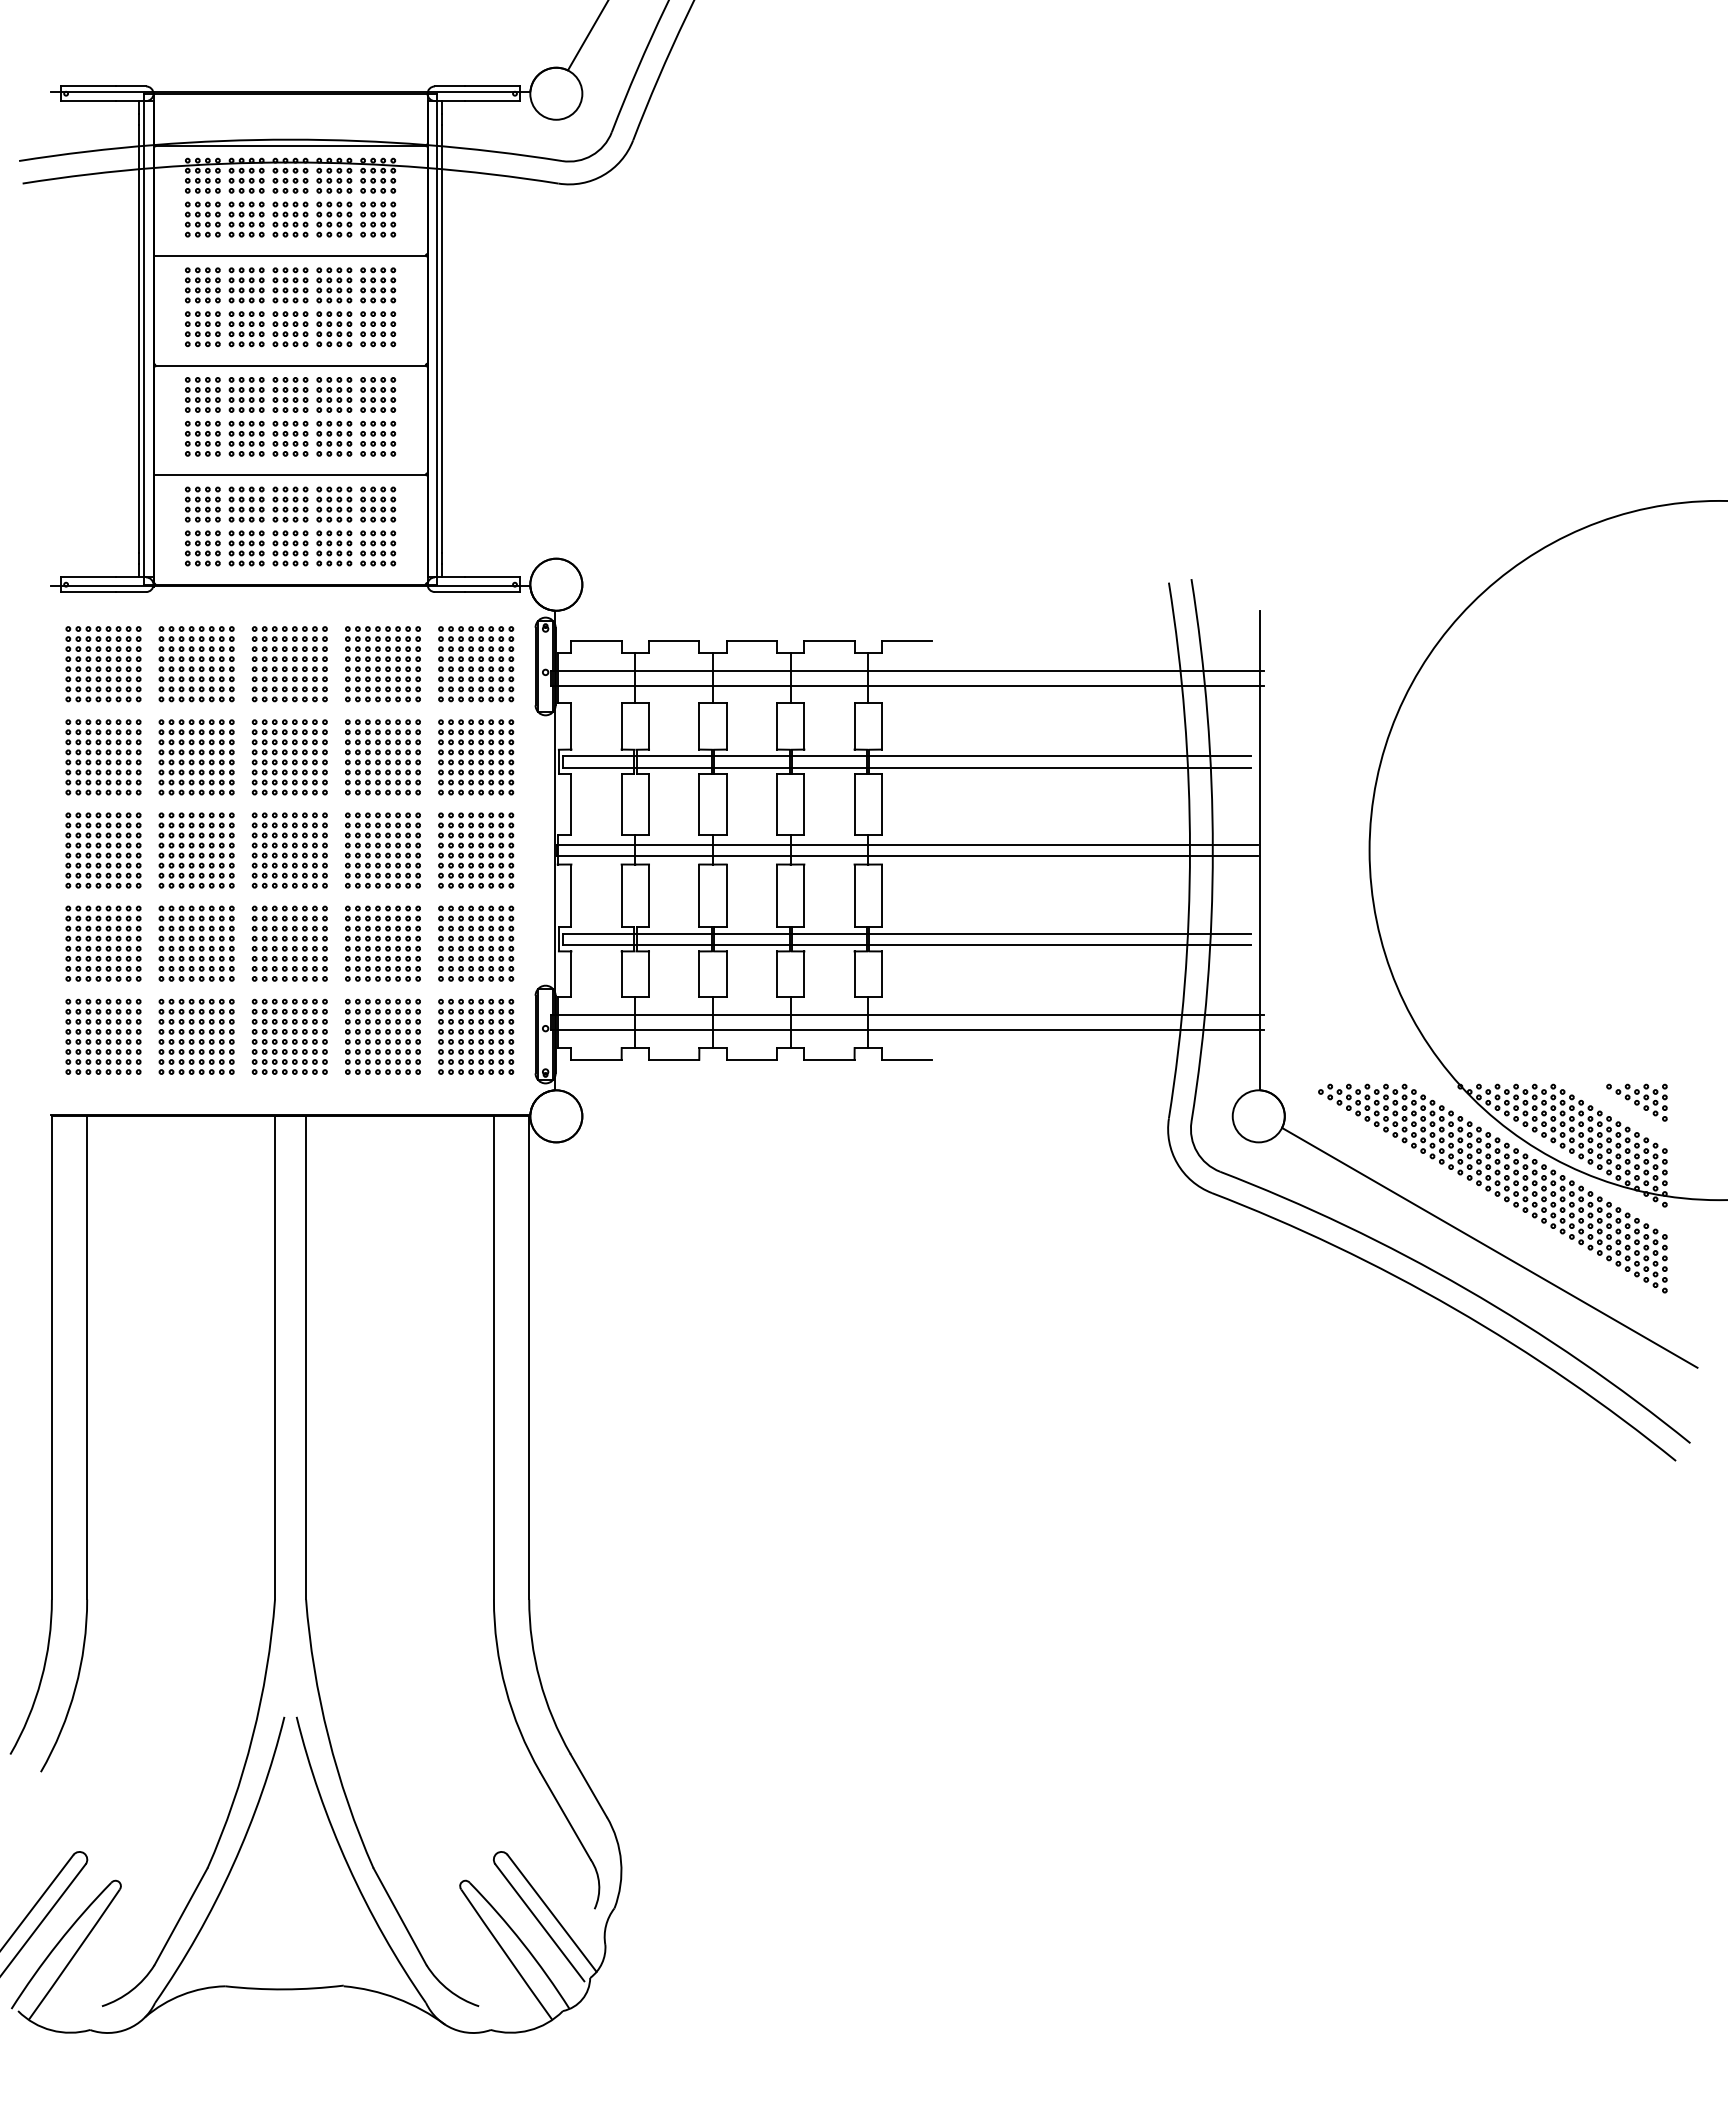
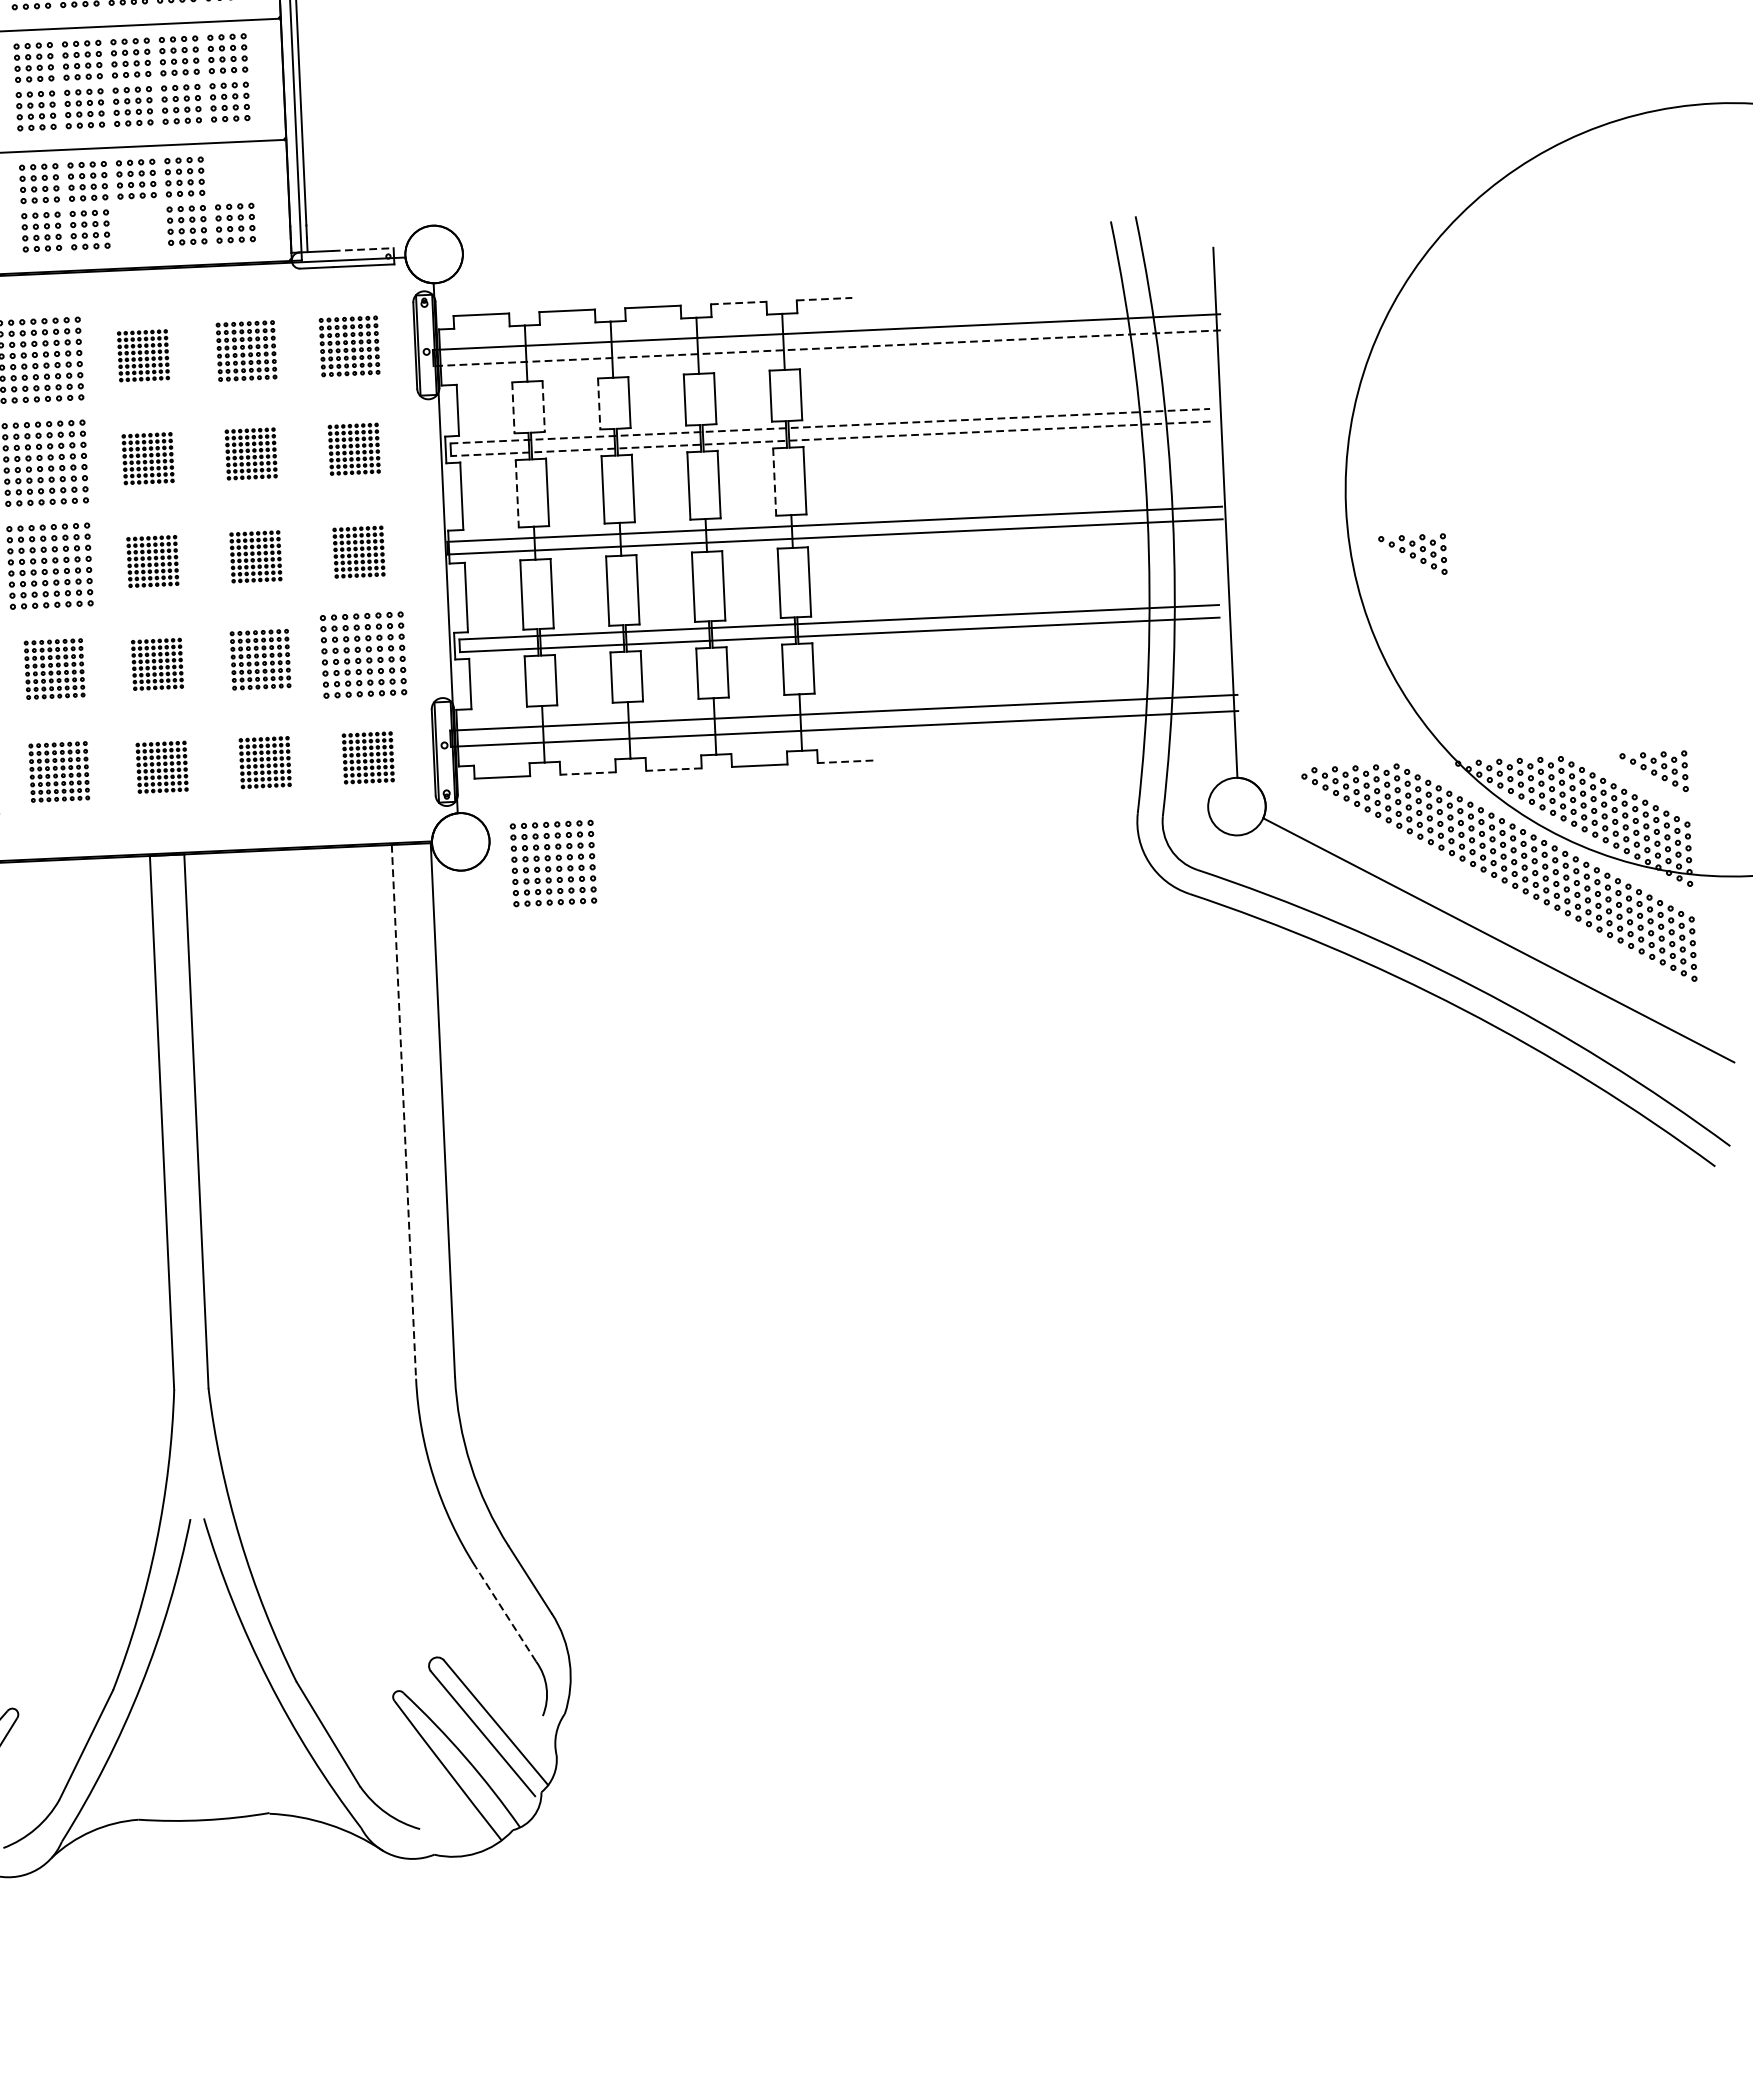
part: (378, 504) -> (233, 174), removed
part: (290, 548) -> (138, 227), removed
line: (492, 577) -> (363, 249), solid -> dashed
line: (829, 641) -> (738, 303), solid -> dashed
line: (907, 641) -> (824, 299), solid -> dashed
part: (289, 664) -> (143, 355), size x0.6
part: (382, 664) -> (246, 351), size x0.7
part: (476, 664) -> (349, 346), size x0.7
line: (907, 685) -> (827, 348), solid -> dashed
line: (621, 726) -> (513, 407), solid -> dashed
line: (649, 726) -> (544, 406), solid -> dashed
line: (699, 726) -> (599, 403), solid -> dashed
line: (907, 756) -> (830, 426), solid -> dashed
part: (289, 757) -> (147, 458), size x0.6
part: (382, 757) -> (250, 454), size x0.6
part: (476, 757) -> (354, 449), size x0.6
line: (907, 767) -> (831, 438), solid -> dashed
line: (621, 804) -> (517, 494), solid -> dashed
line: (854, 804) -> (774, 482), solid -> dashed
part: (289, 850) -> (152, 561), size x0.6
part: (382, 850) -> (255, 556), size x0.6
part: (476, 850) -> (359, 552), size x0.6
part: (1427, 896) -> (1412, 555), added
part: (196, 943) -> (54, 668), size x0.7
part: (289, 943) -> (157, 664), size x0.6
part: (382, 943) -> (260, 659), size x0.7
part: (196, 1036) -> (59, 771), size x0.7
part: (289, 1036) -> (161, 767), size x0.6
part: (382, 1036) -> (264, 762), size x0.6
part: (476, 1036) -> (368, 757), size x0.6
line: (673, 1059) -> (587, 773), solid -> dashed
line: (751, 1059) -> (673, 769), solid -> dashed
line: (906, 1059) -> (844, 761), solid -> dashed
part: (639, 1139) -> (553, 863), added
line: (493, 1357) -> (403, 1111), solid -> dashed
line: (565, 1815) -> (505, 1613), solid -> dashed

